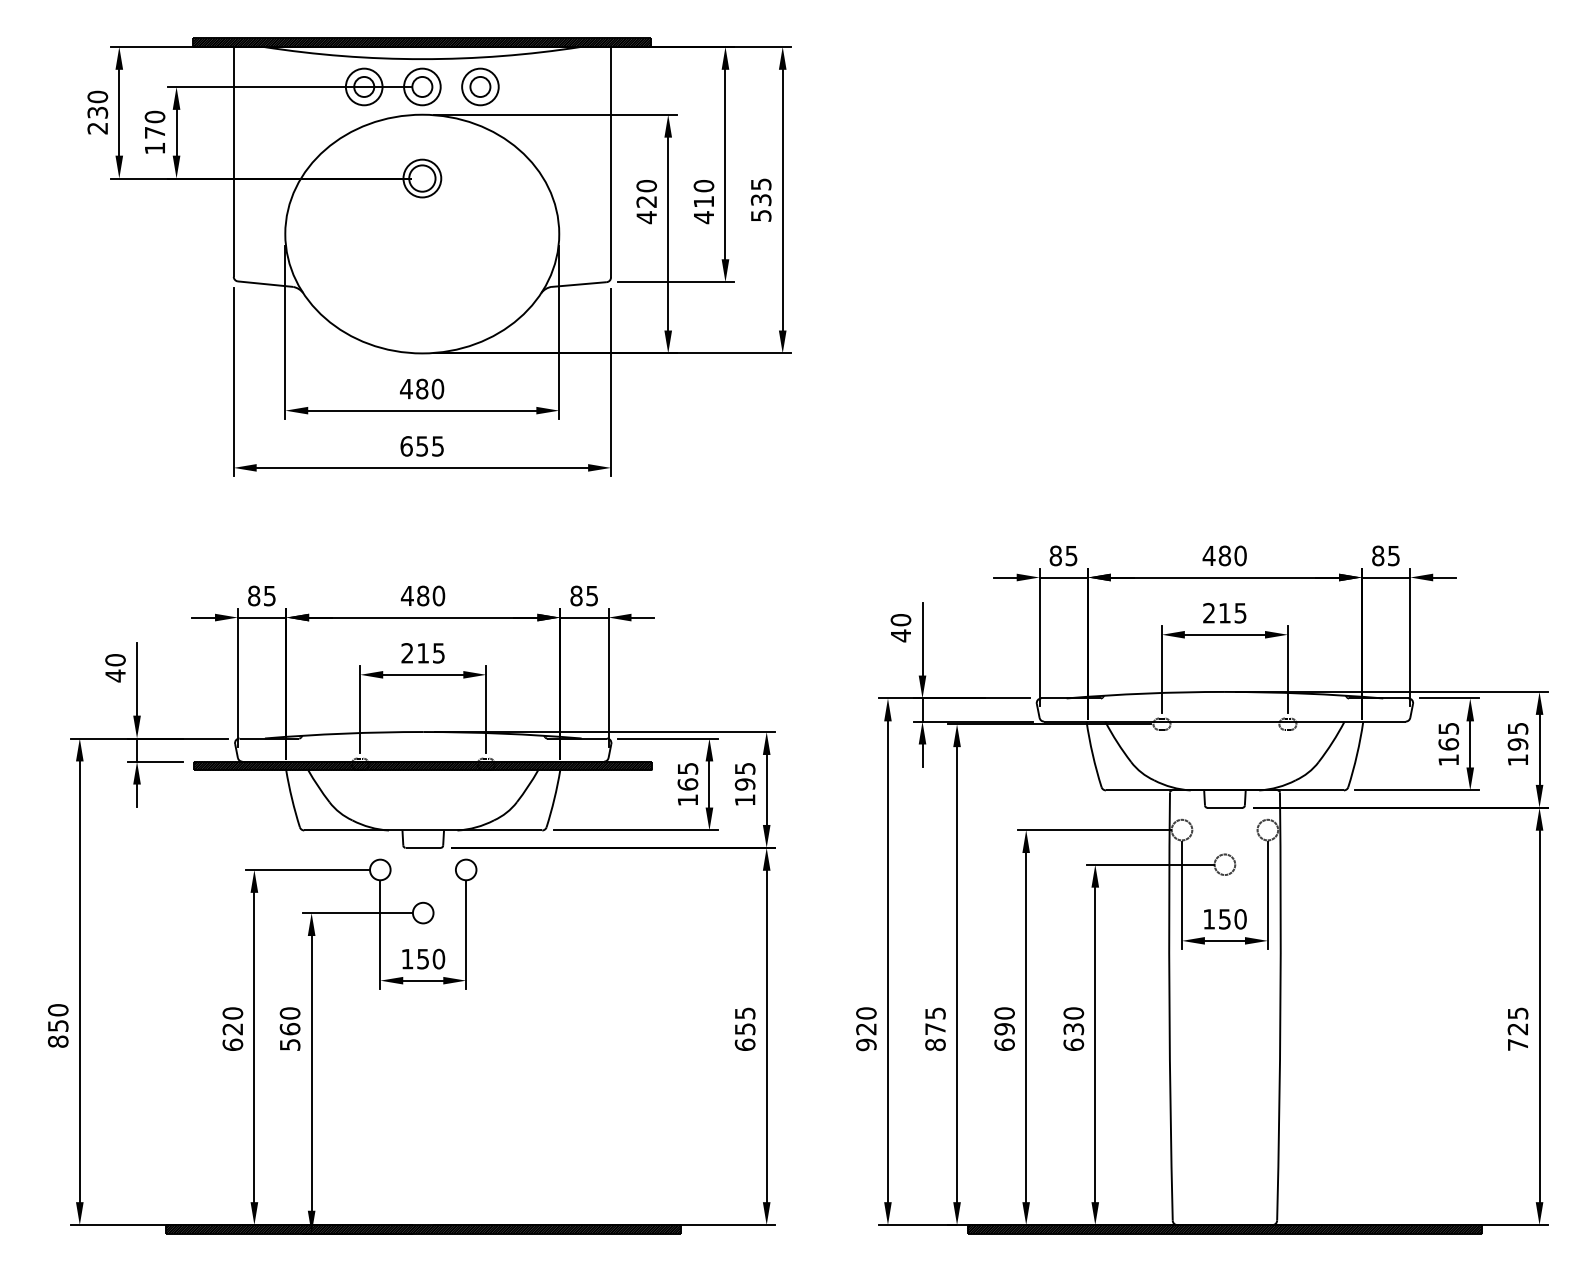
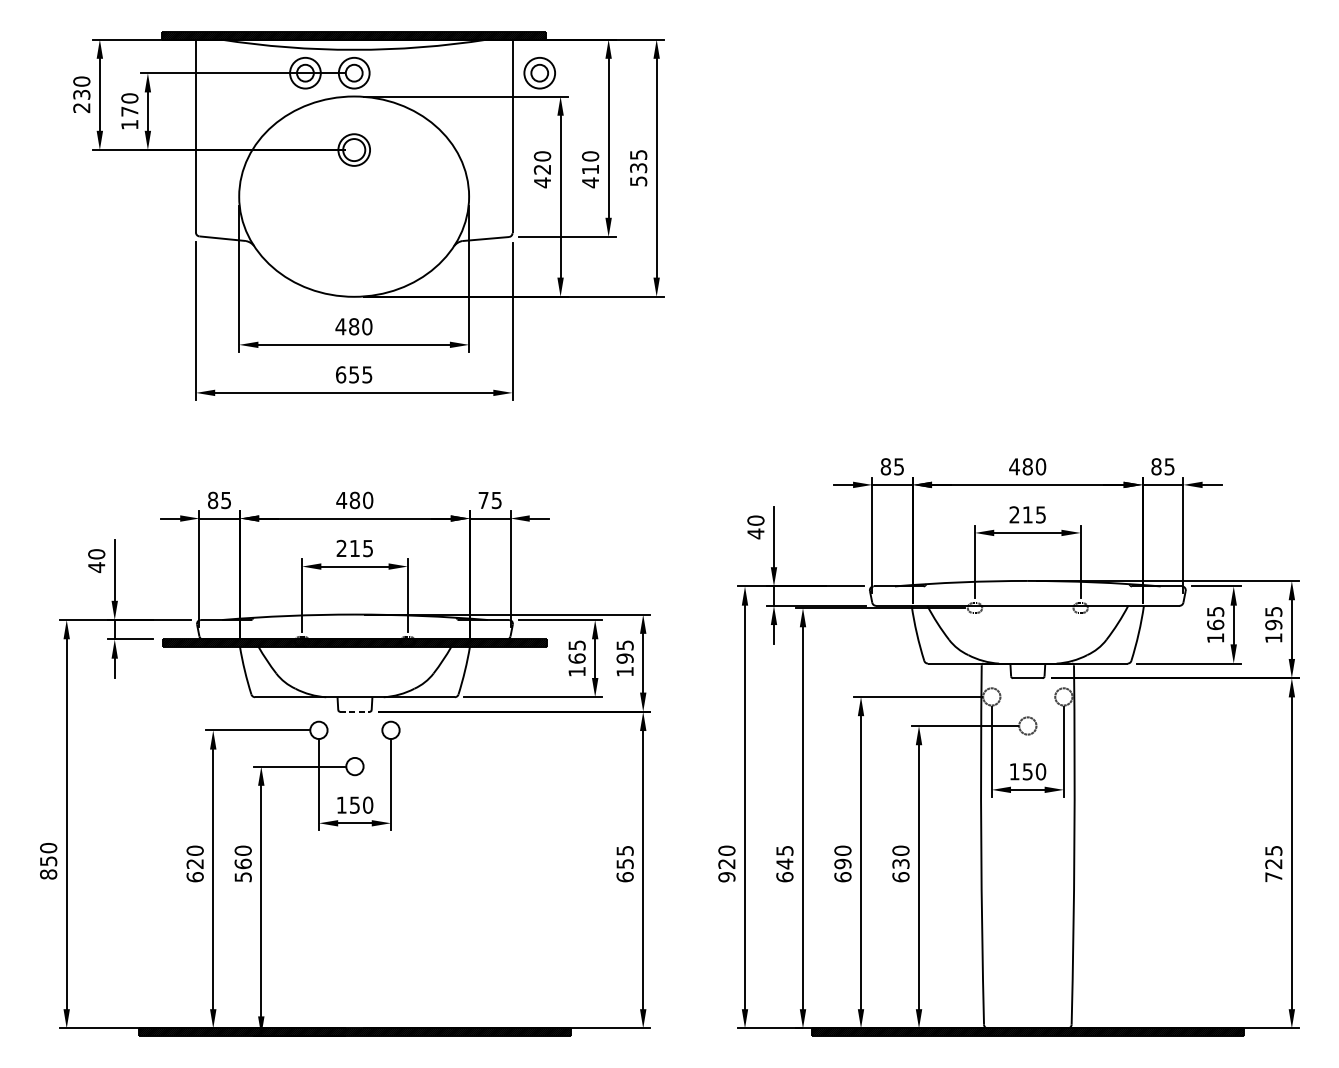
part: (480, 86) -> (539, 72), moved
text: (576, 595) -> (483, 500), 85 -> 75
line: (423, 847) -> (355, 711), solid -> dashed
text: (935, 1036) -> (784, 870), 875 -> 645

